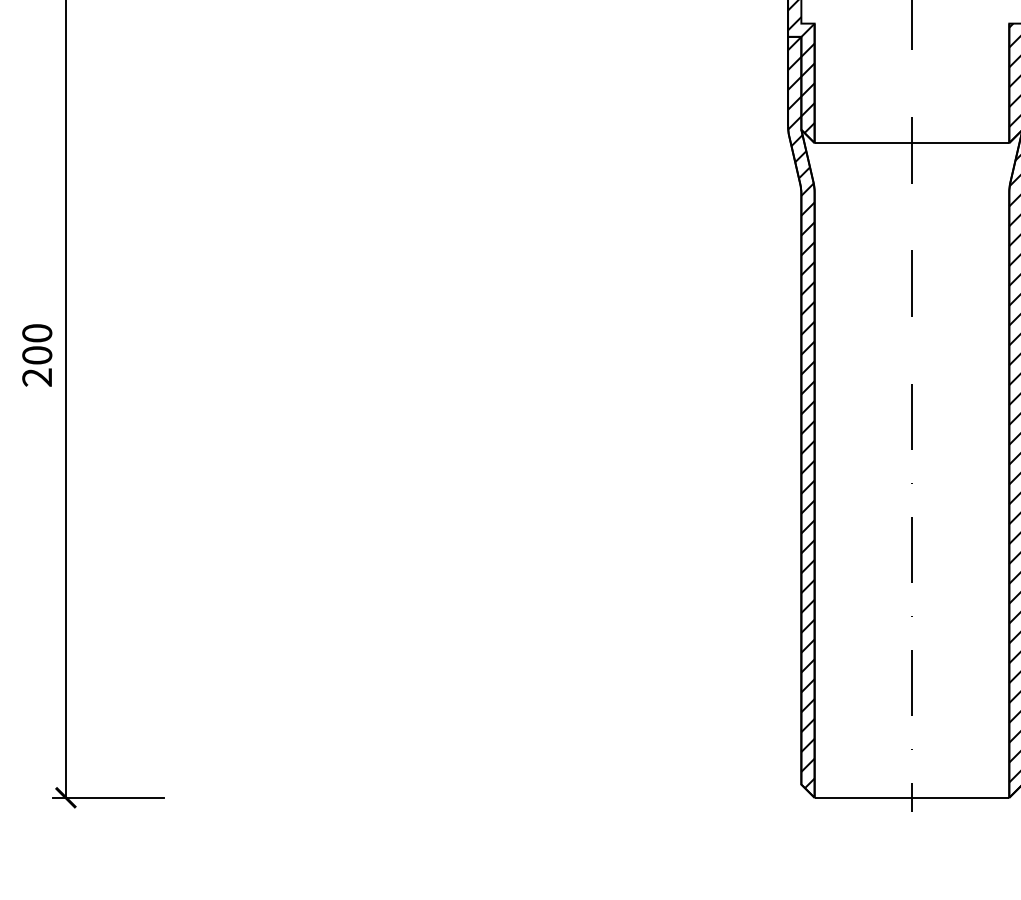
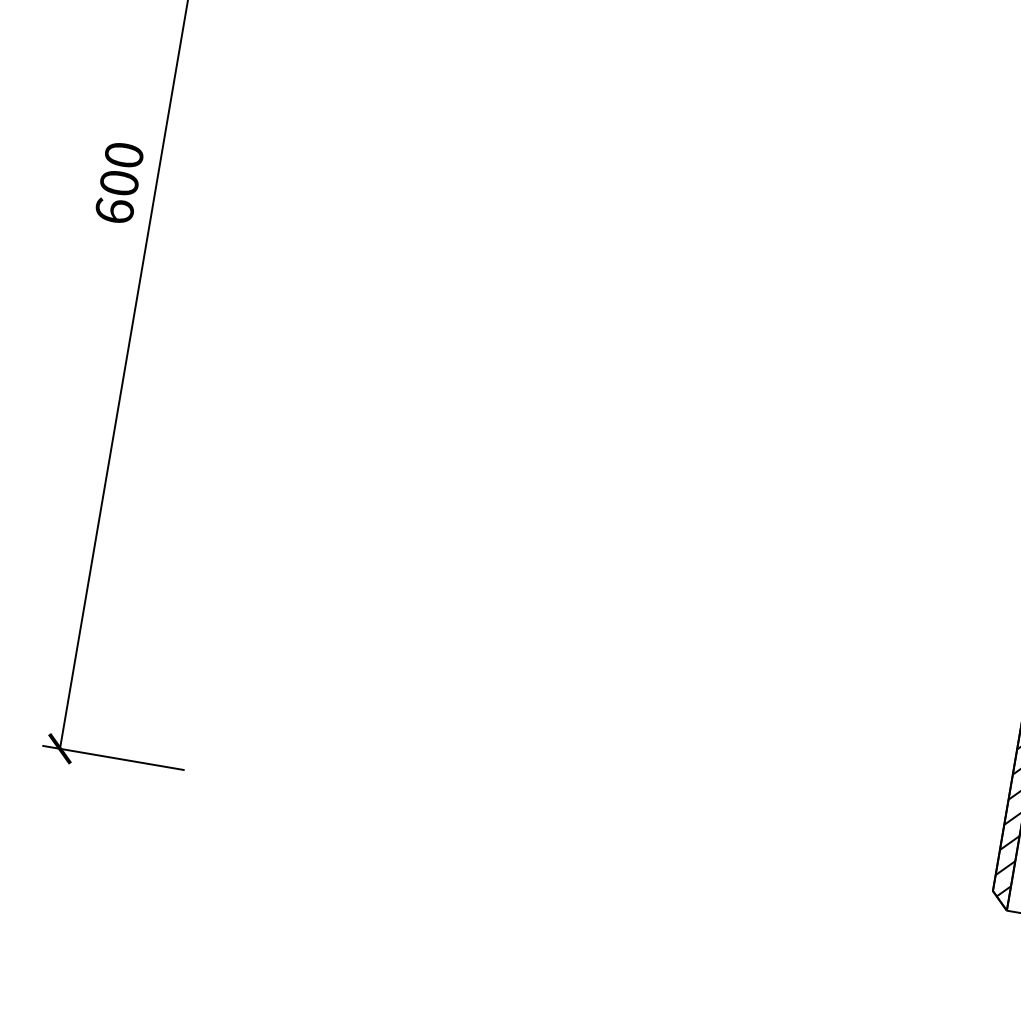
text: (37, 377) -> (114, 211), 200 -> 600

